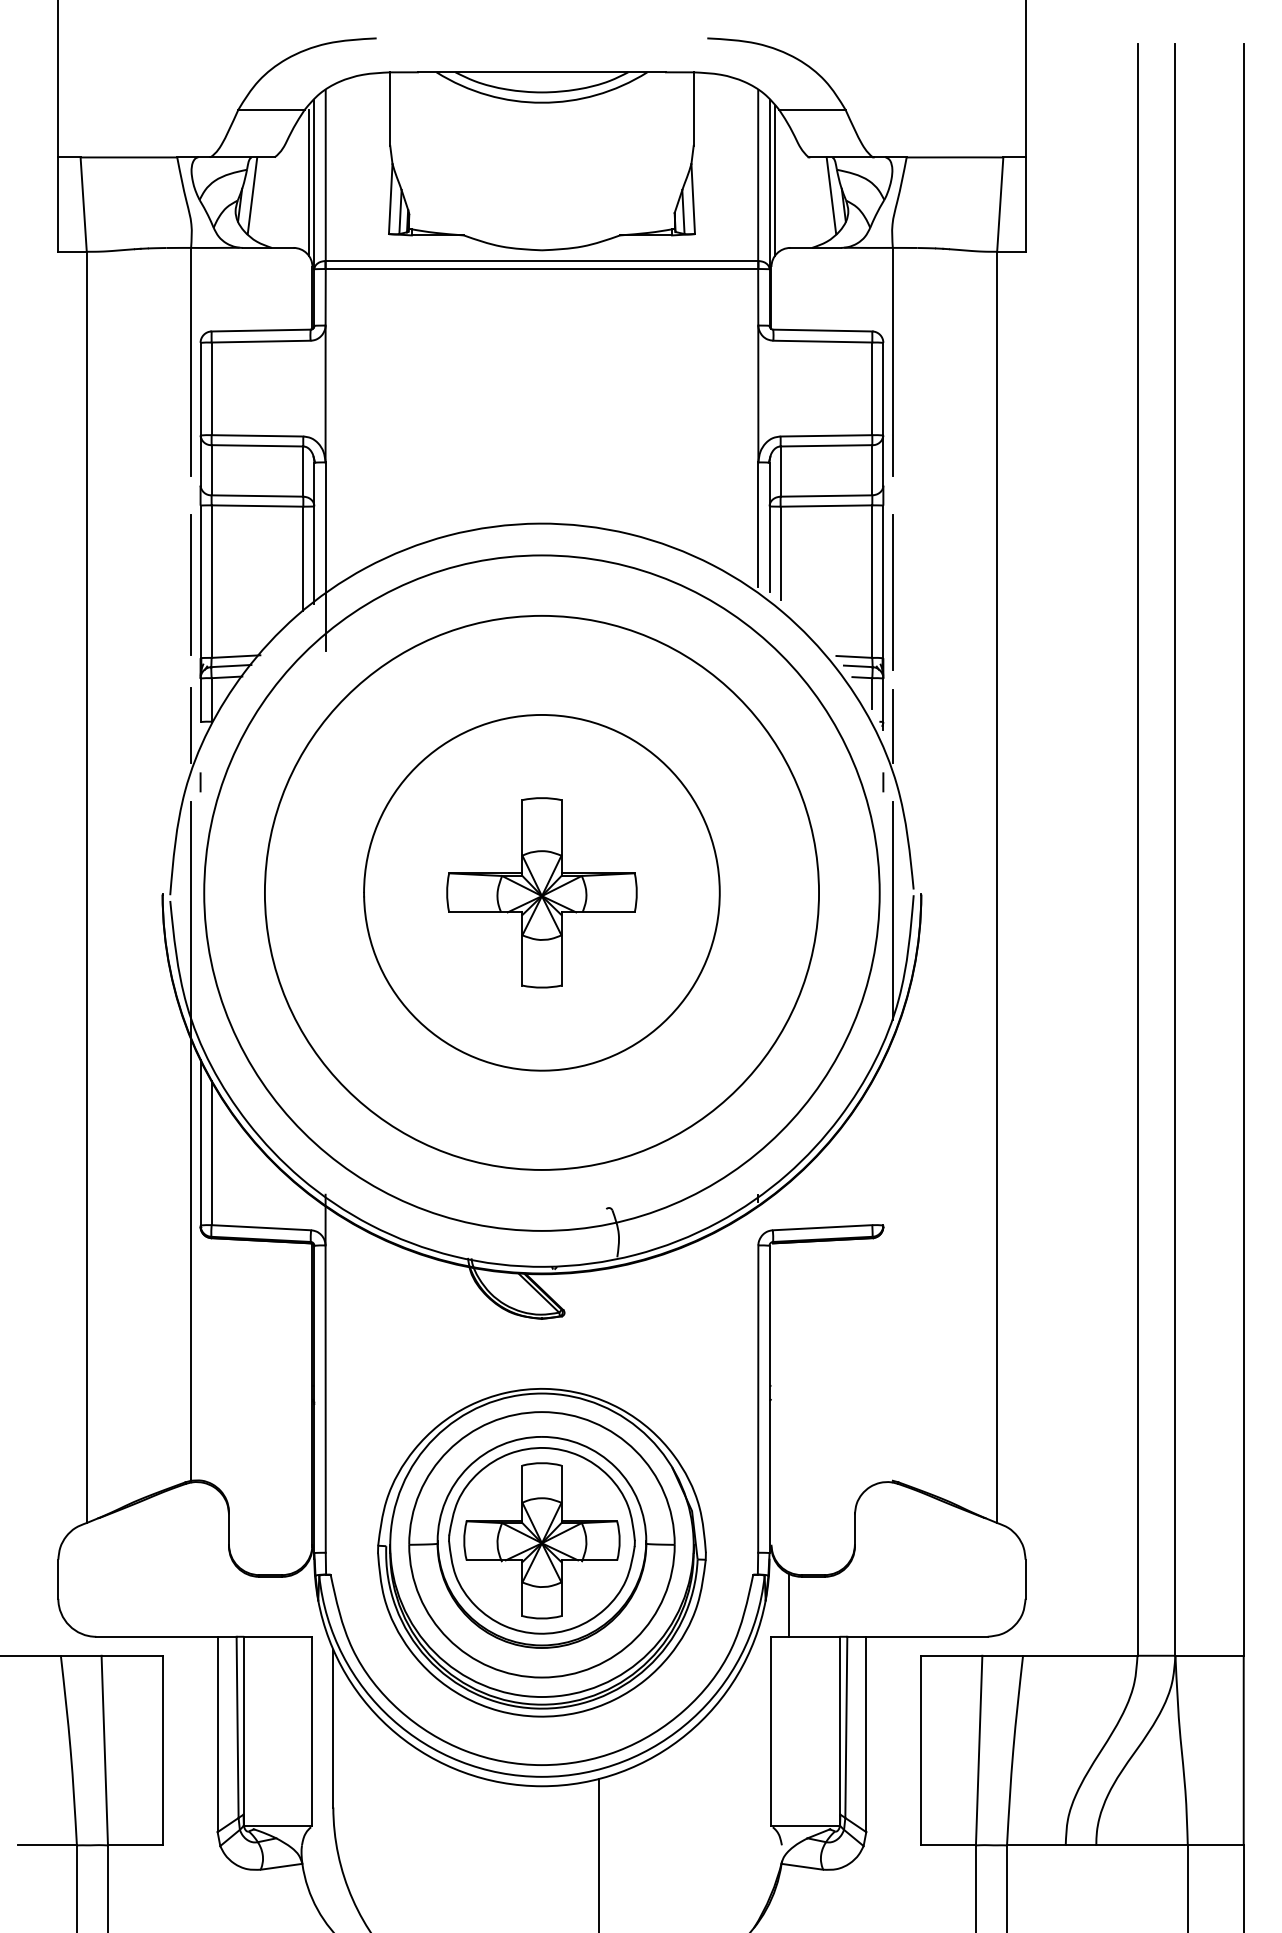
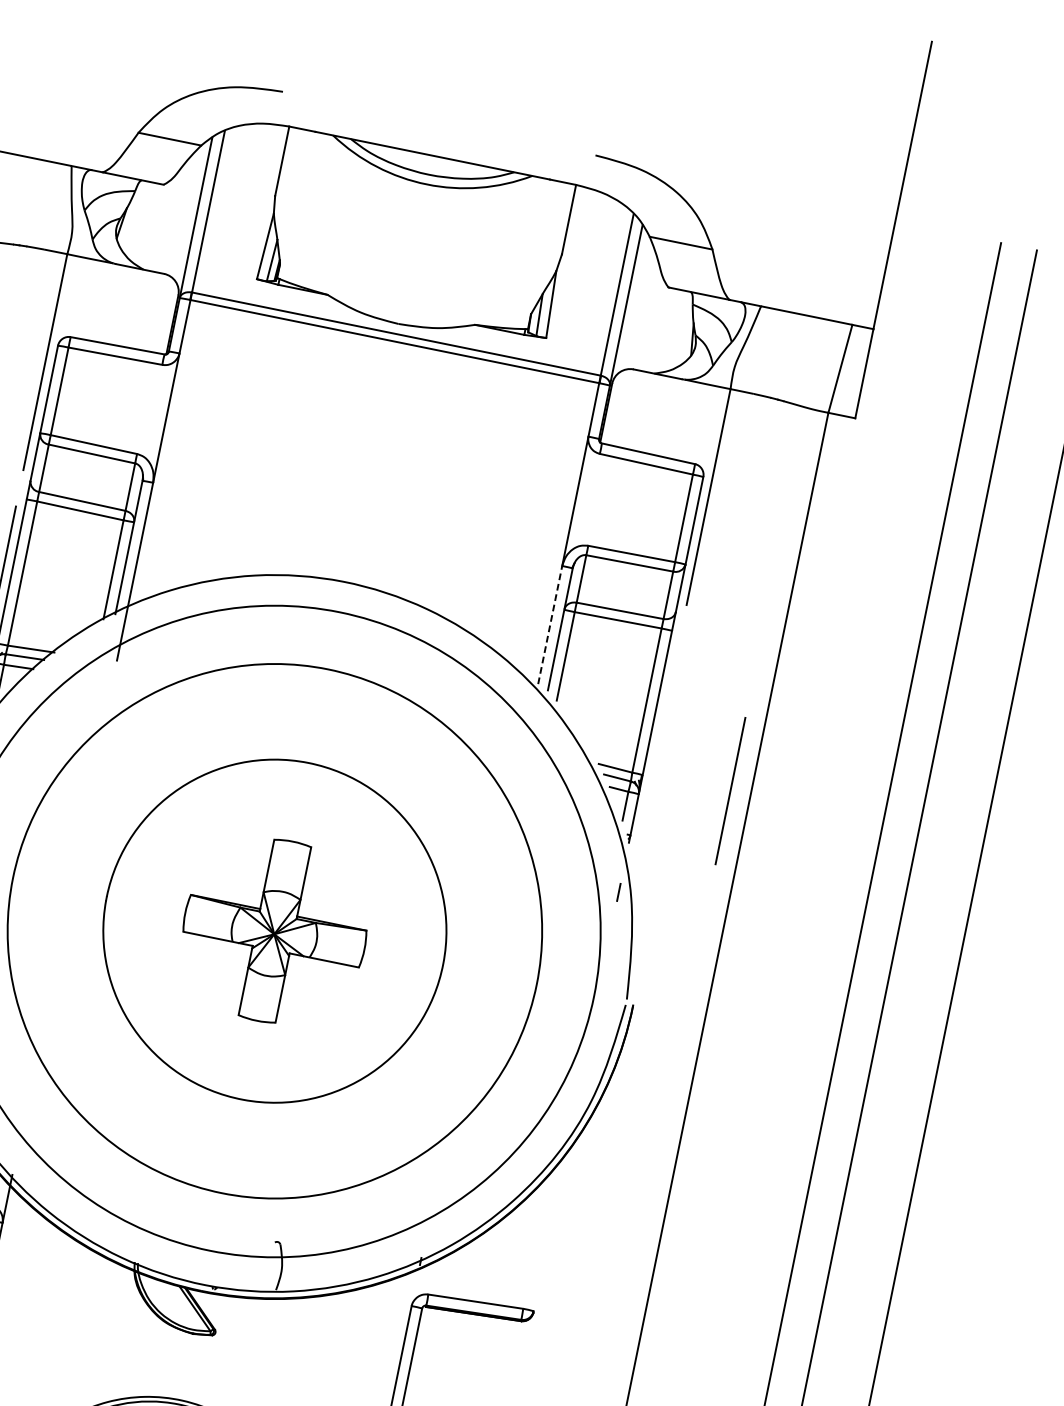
line: (775, 180) -> (632, 302), removed
line: (308, 182) -> (190, 214), removed
line: (252, 195) -> (135, 216), removed
line: (831, 195) -> (682, 327), removed
line: (758, 524) -> (550, 624), solid -> dashed
line: (892, 592) -> (730, 791), moved
line: (892, 726) -> (638, 841), removed
line: (892, 910) -> (602, 1015), removed

